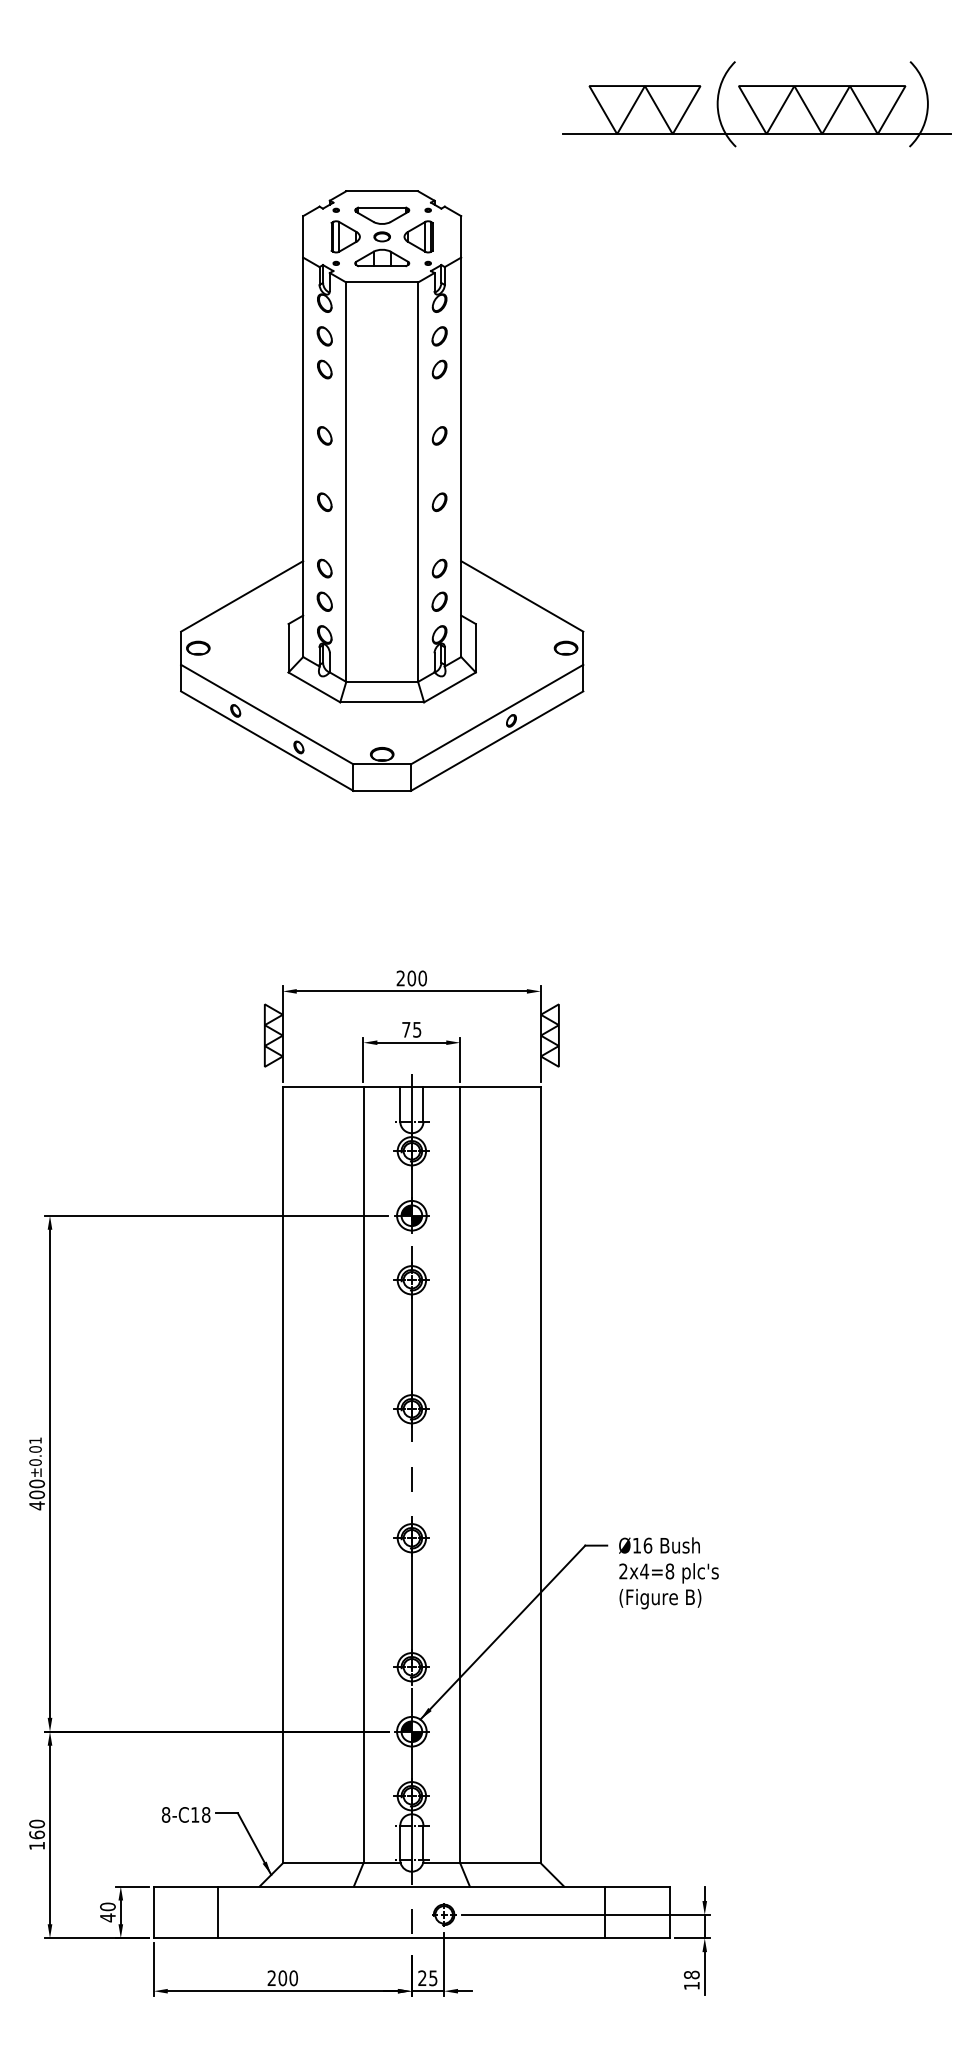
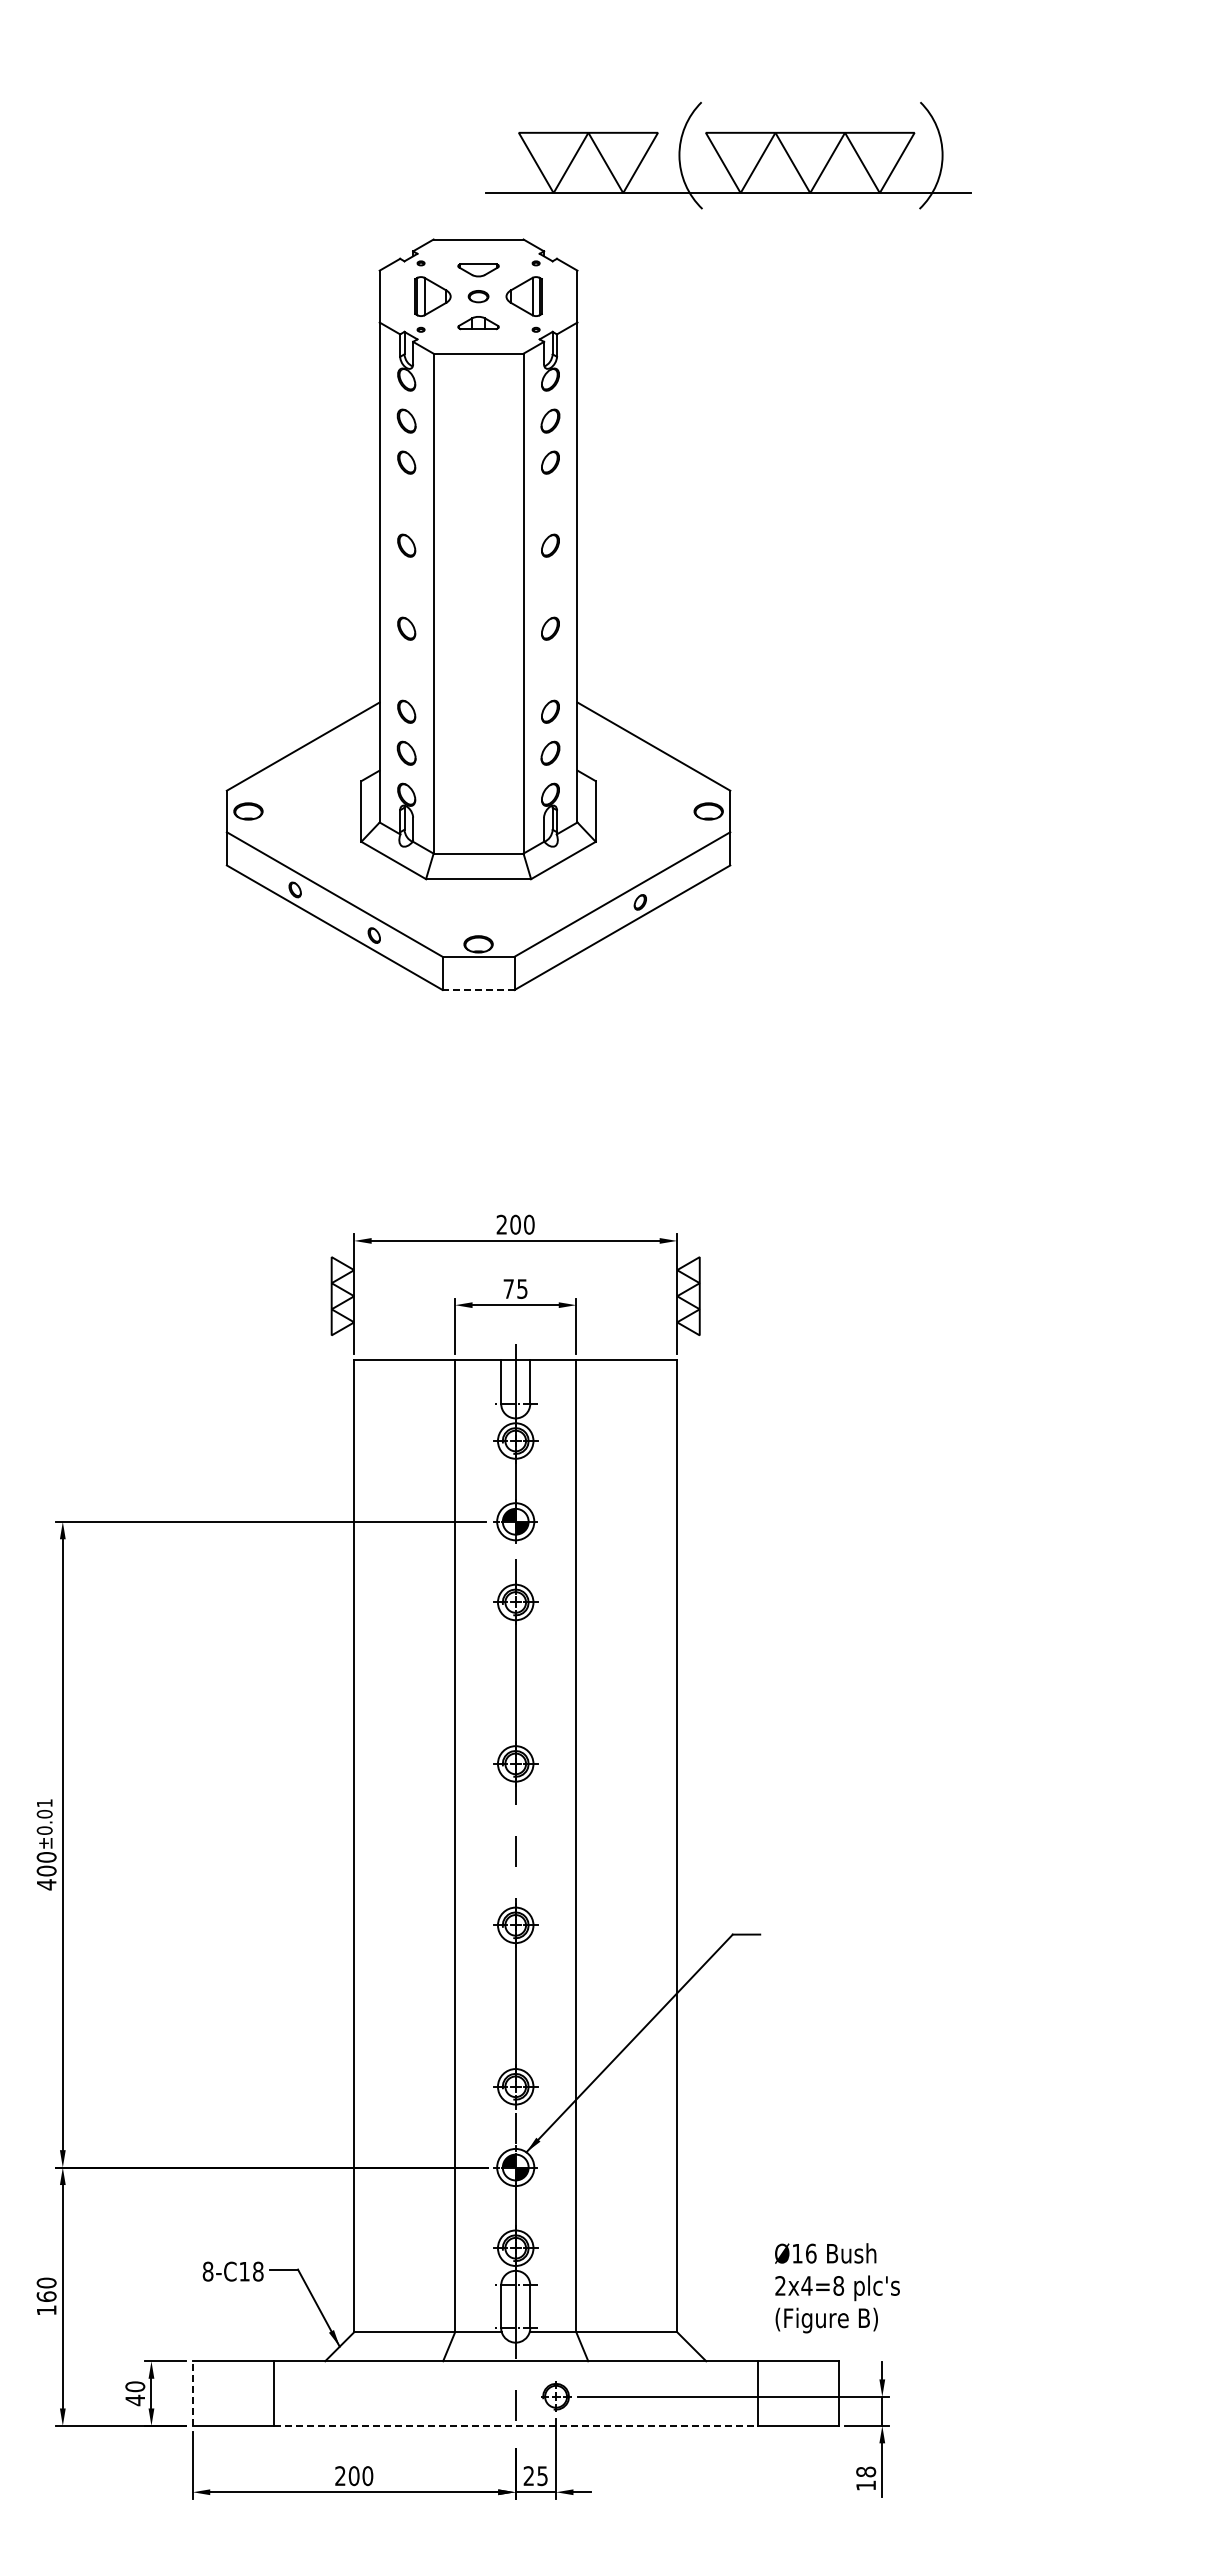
part: (756, 104) -> (728, 155), moved
part: (382, 216) -> (478, 270), size x0.6
part: (382, 257) -> (478, 322), size x0.6
line: (382, 791) -> (478, 990), solid -> dashed
text: (668, 1573) -> (837, 2288), moved
line: (153, 1912) -> (192, 2393), solid -> dashed
line: (412, 1937) -> (516, 2425), solid -> dashed

